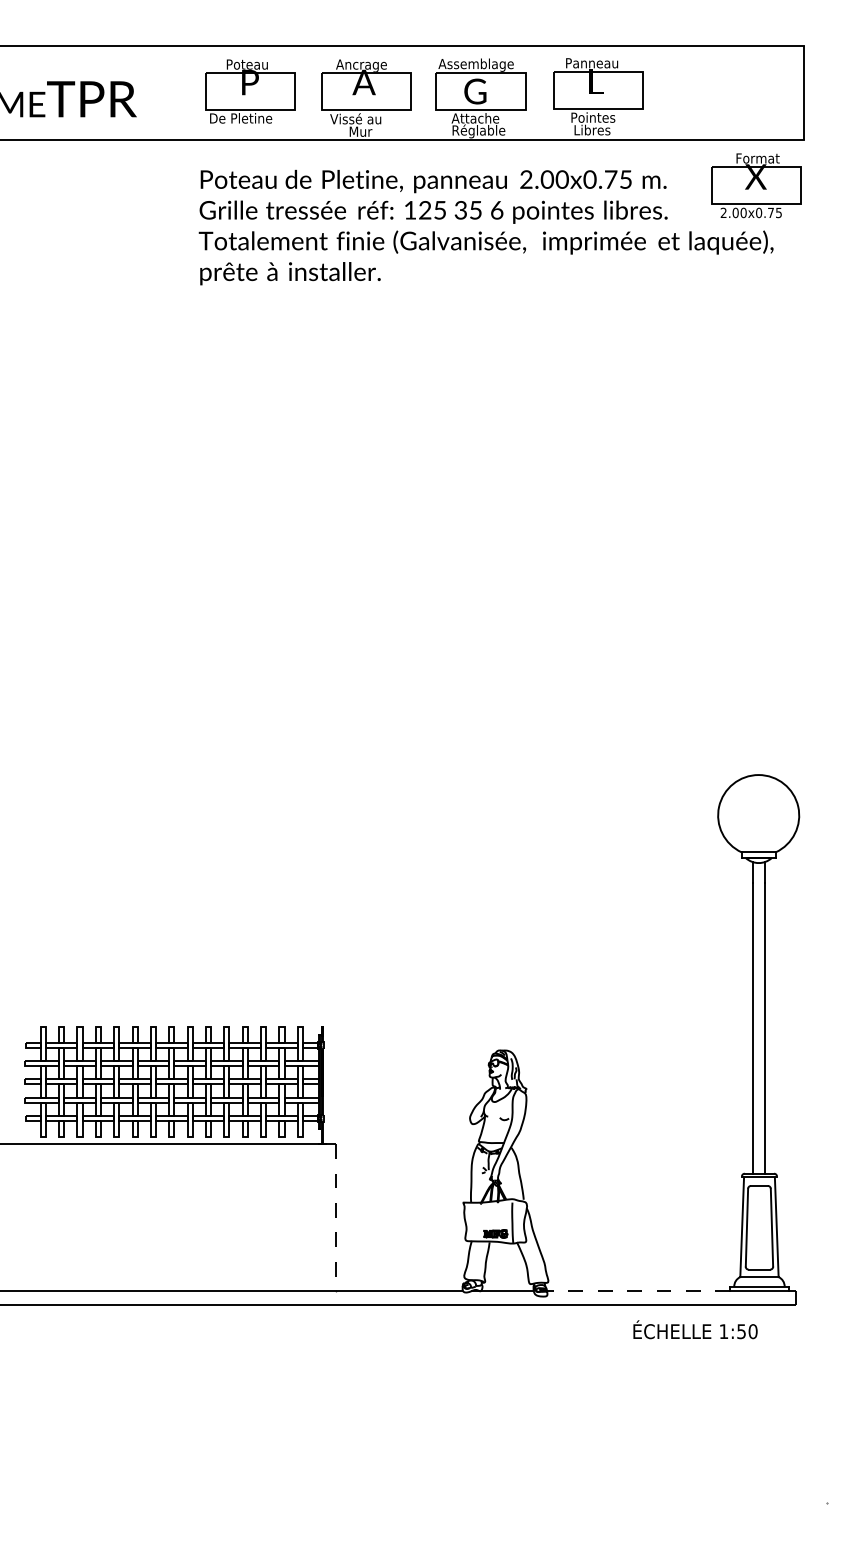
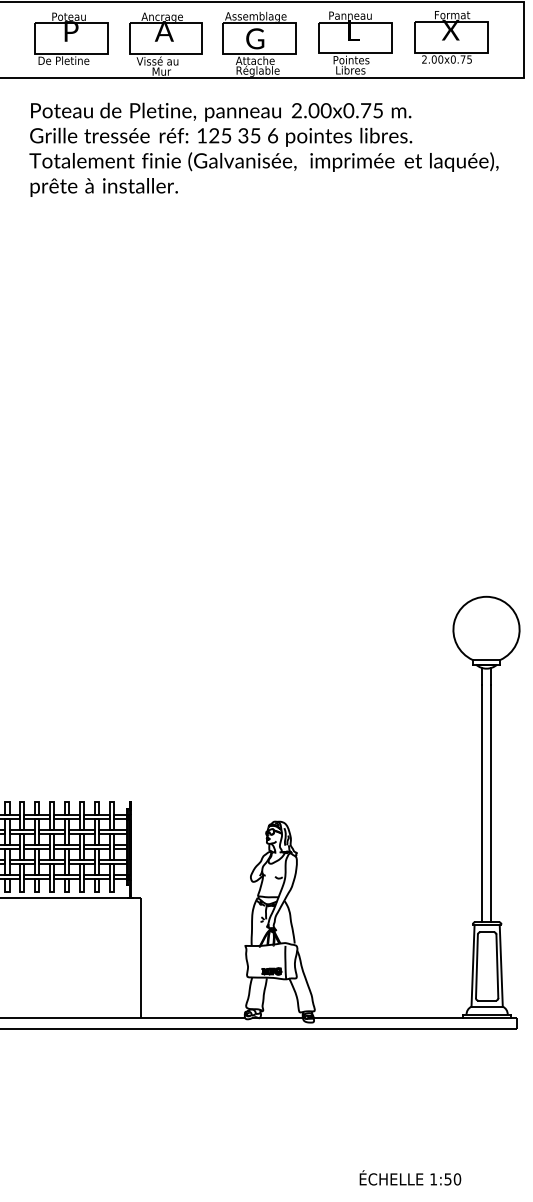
part: (756, 185) -> (451, 37), moved
line: (335, 1218) -> (141, 958), dashed -> solid
line: (638, 1291) -> (388, 1018), dashed -> solid
text: (695, 1329) -> (410, 1177), moved

